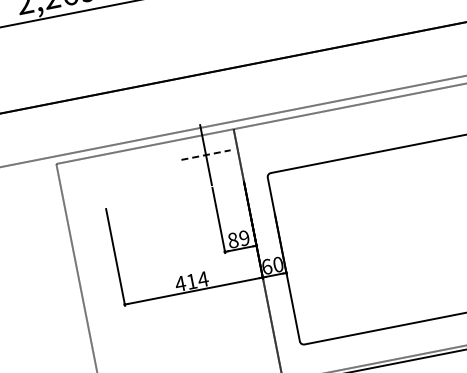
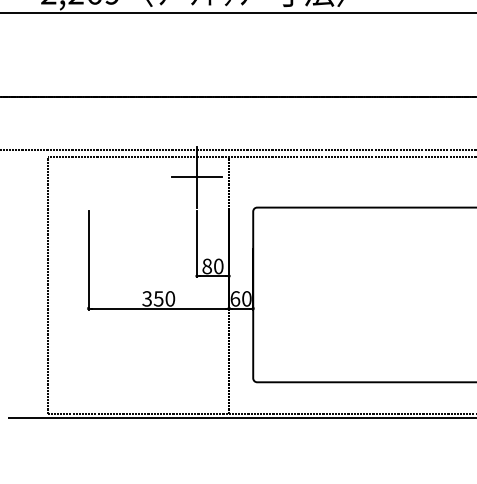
line: (206, 155) -> (197, 177), dashed -> solid
text: (244, 238) -> (218, 266), 89 -> 80
text: (191, 281) -> (158, 298), 414 -> 350

